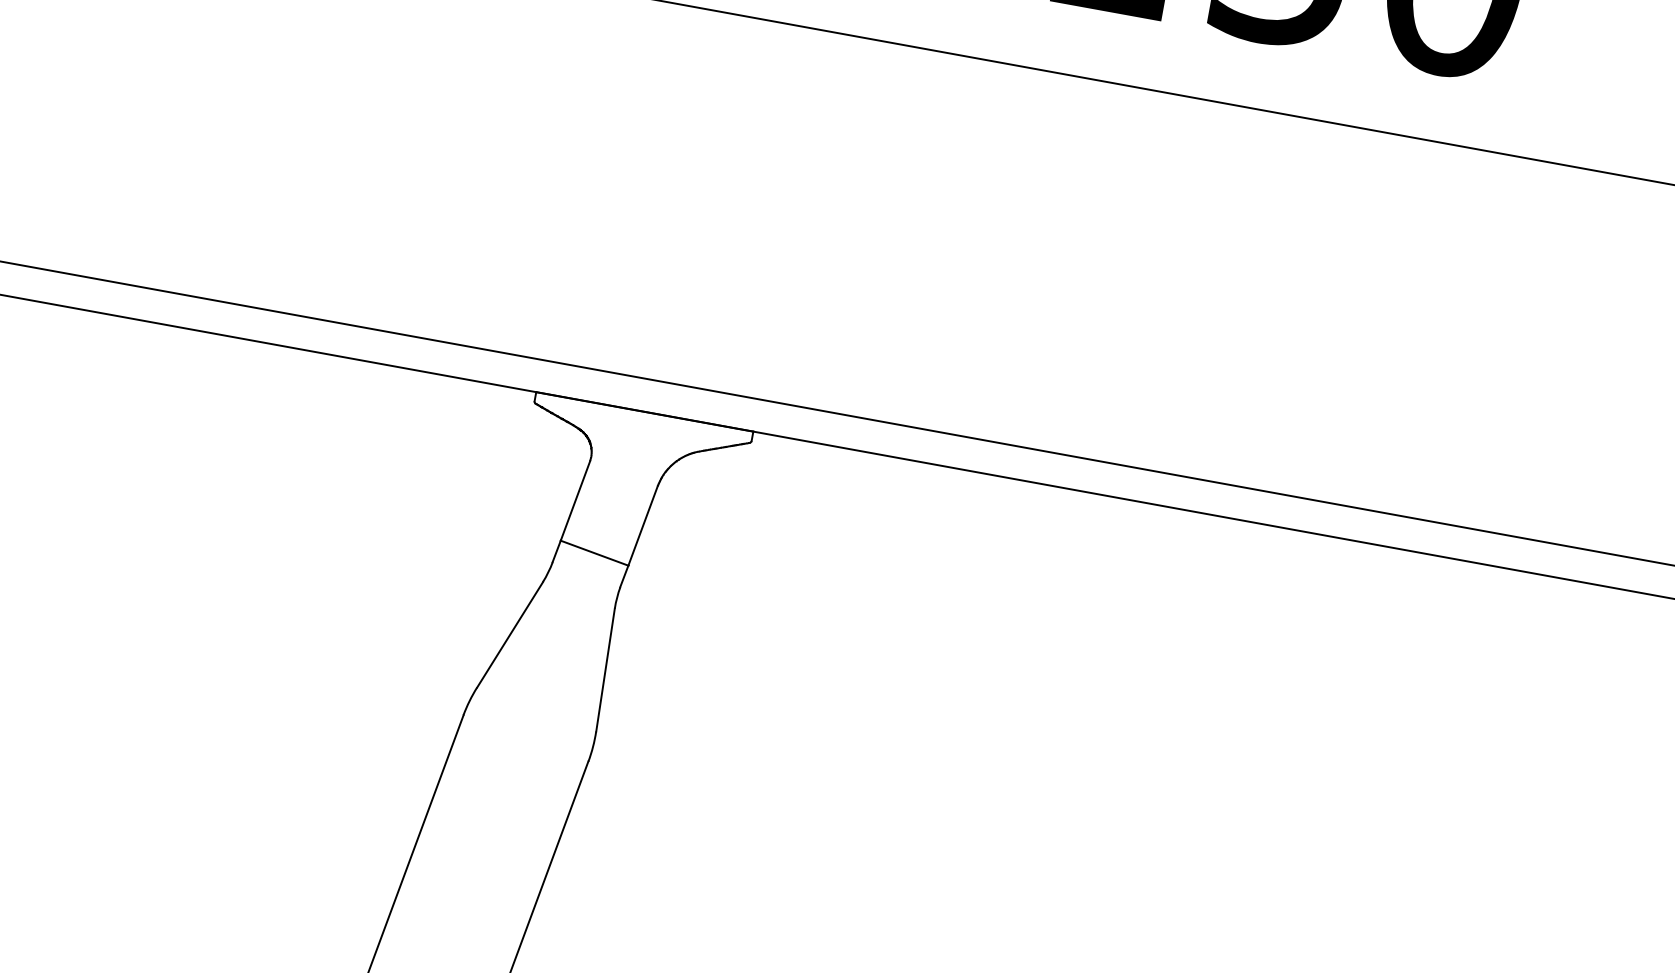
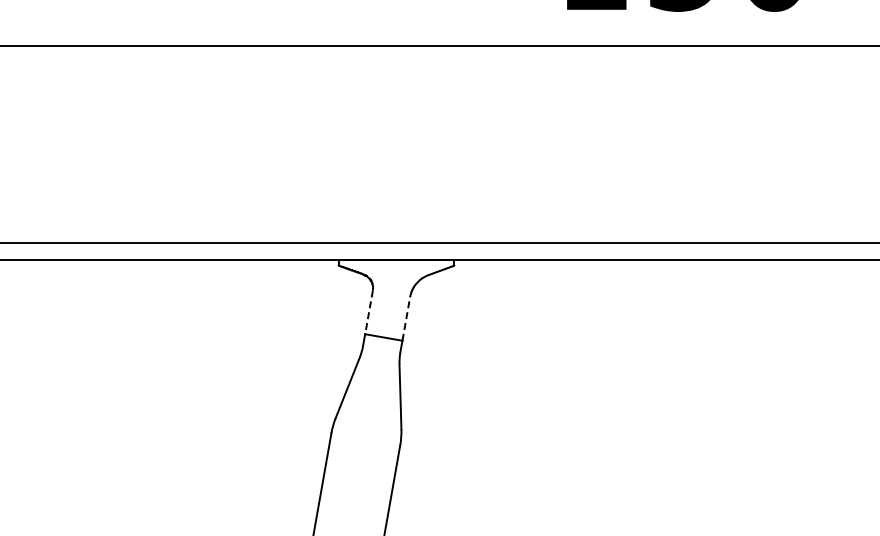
line: (574, 501) -> (368, 312), solid -> dashed
line: (643, 525) -> (406, 318), solid -> dashed

